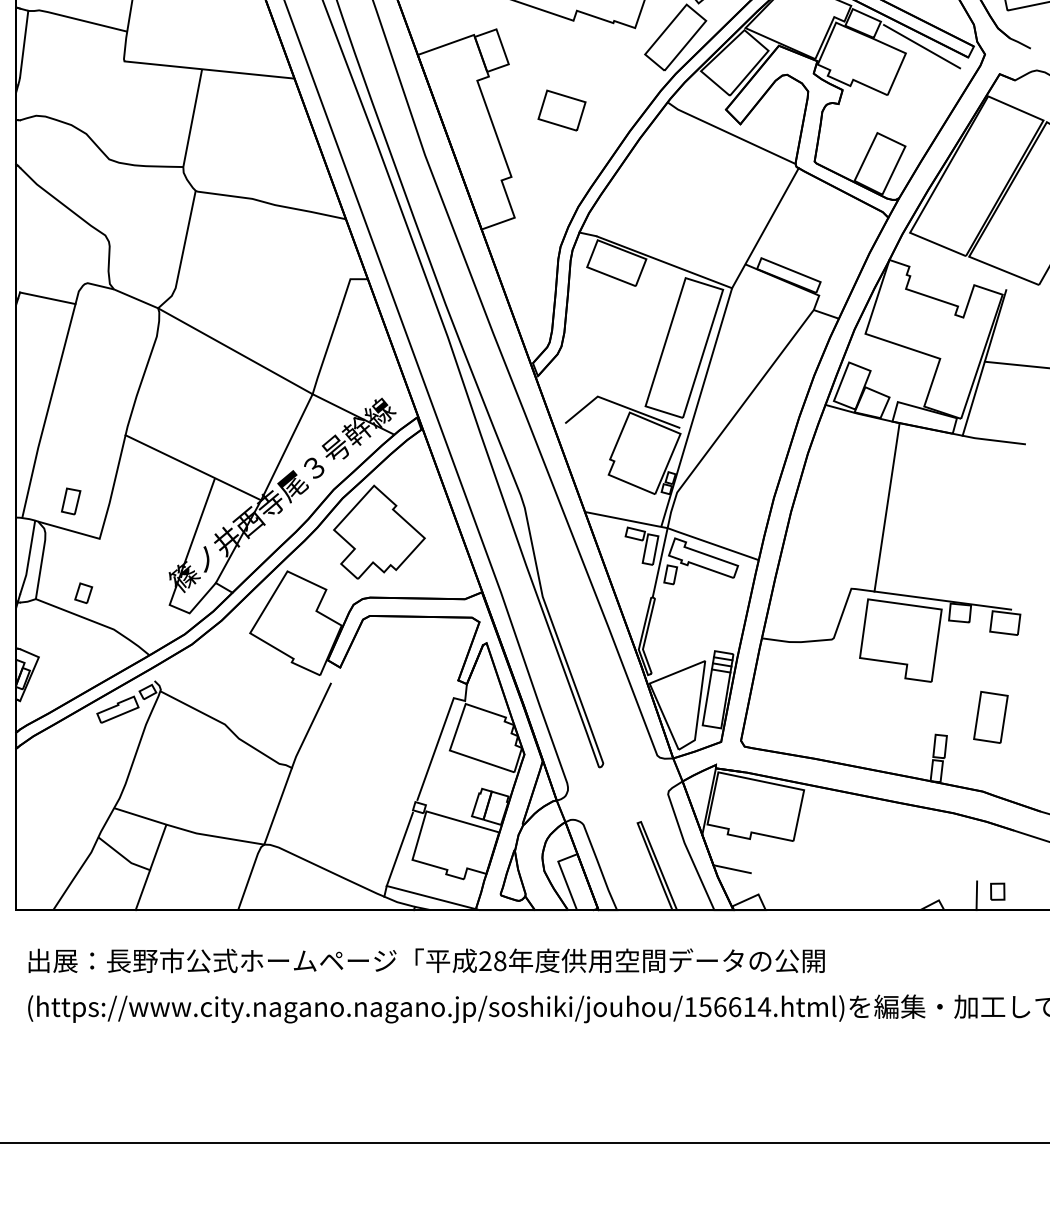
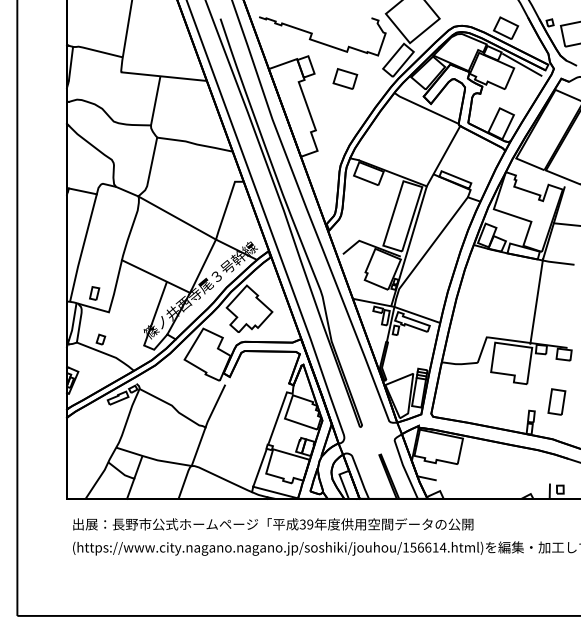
part: (562, 109) -> (345, 78), moved
line: (886, 507) -> (536, 301), moved
text: (492, 961) -> (306, 524), 28 -> 39

